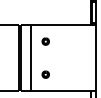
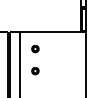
part: (45, 74) -> (35, 70), moved

